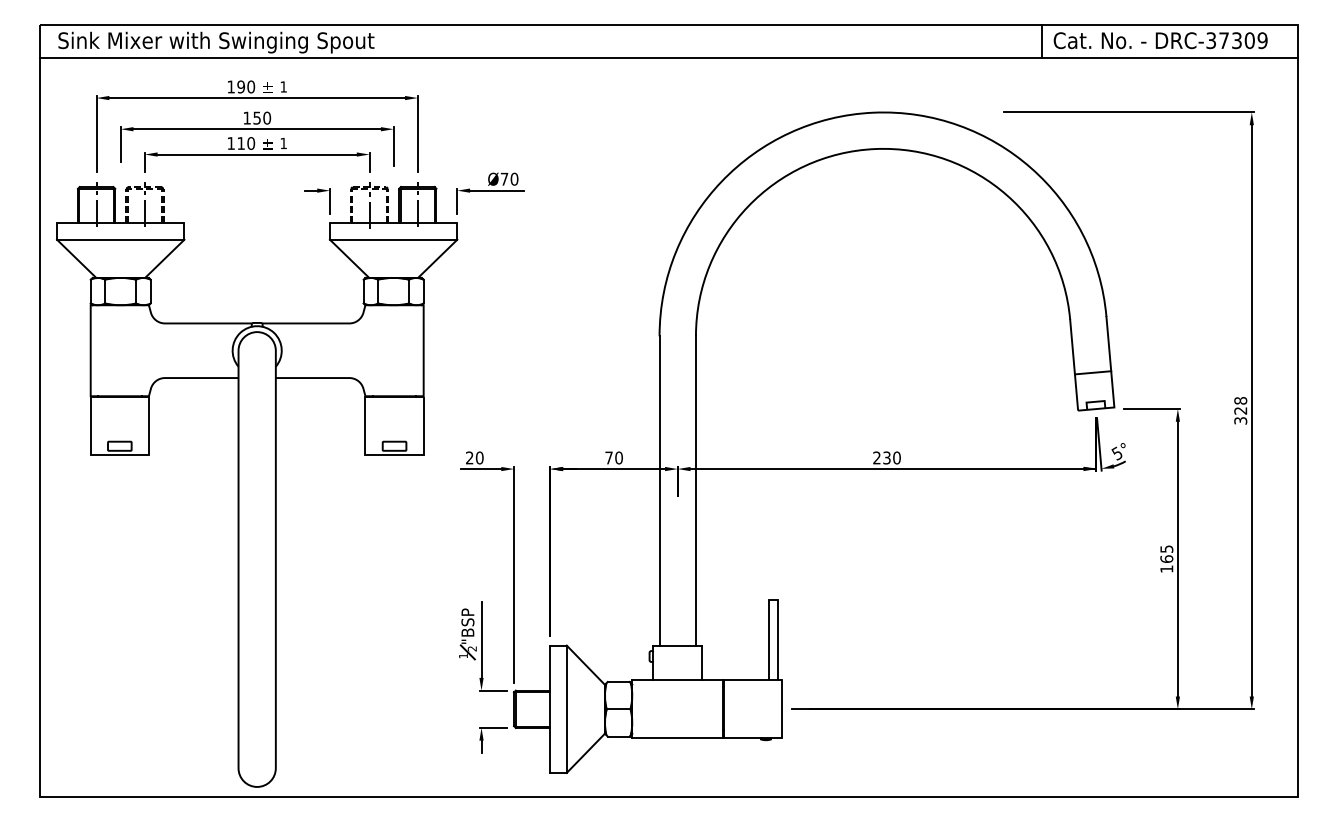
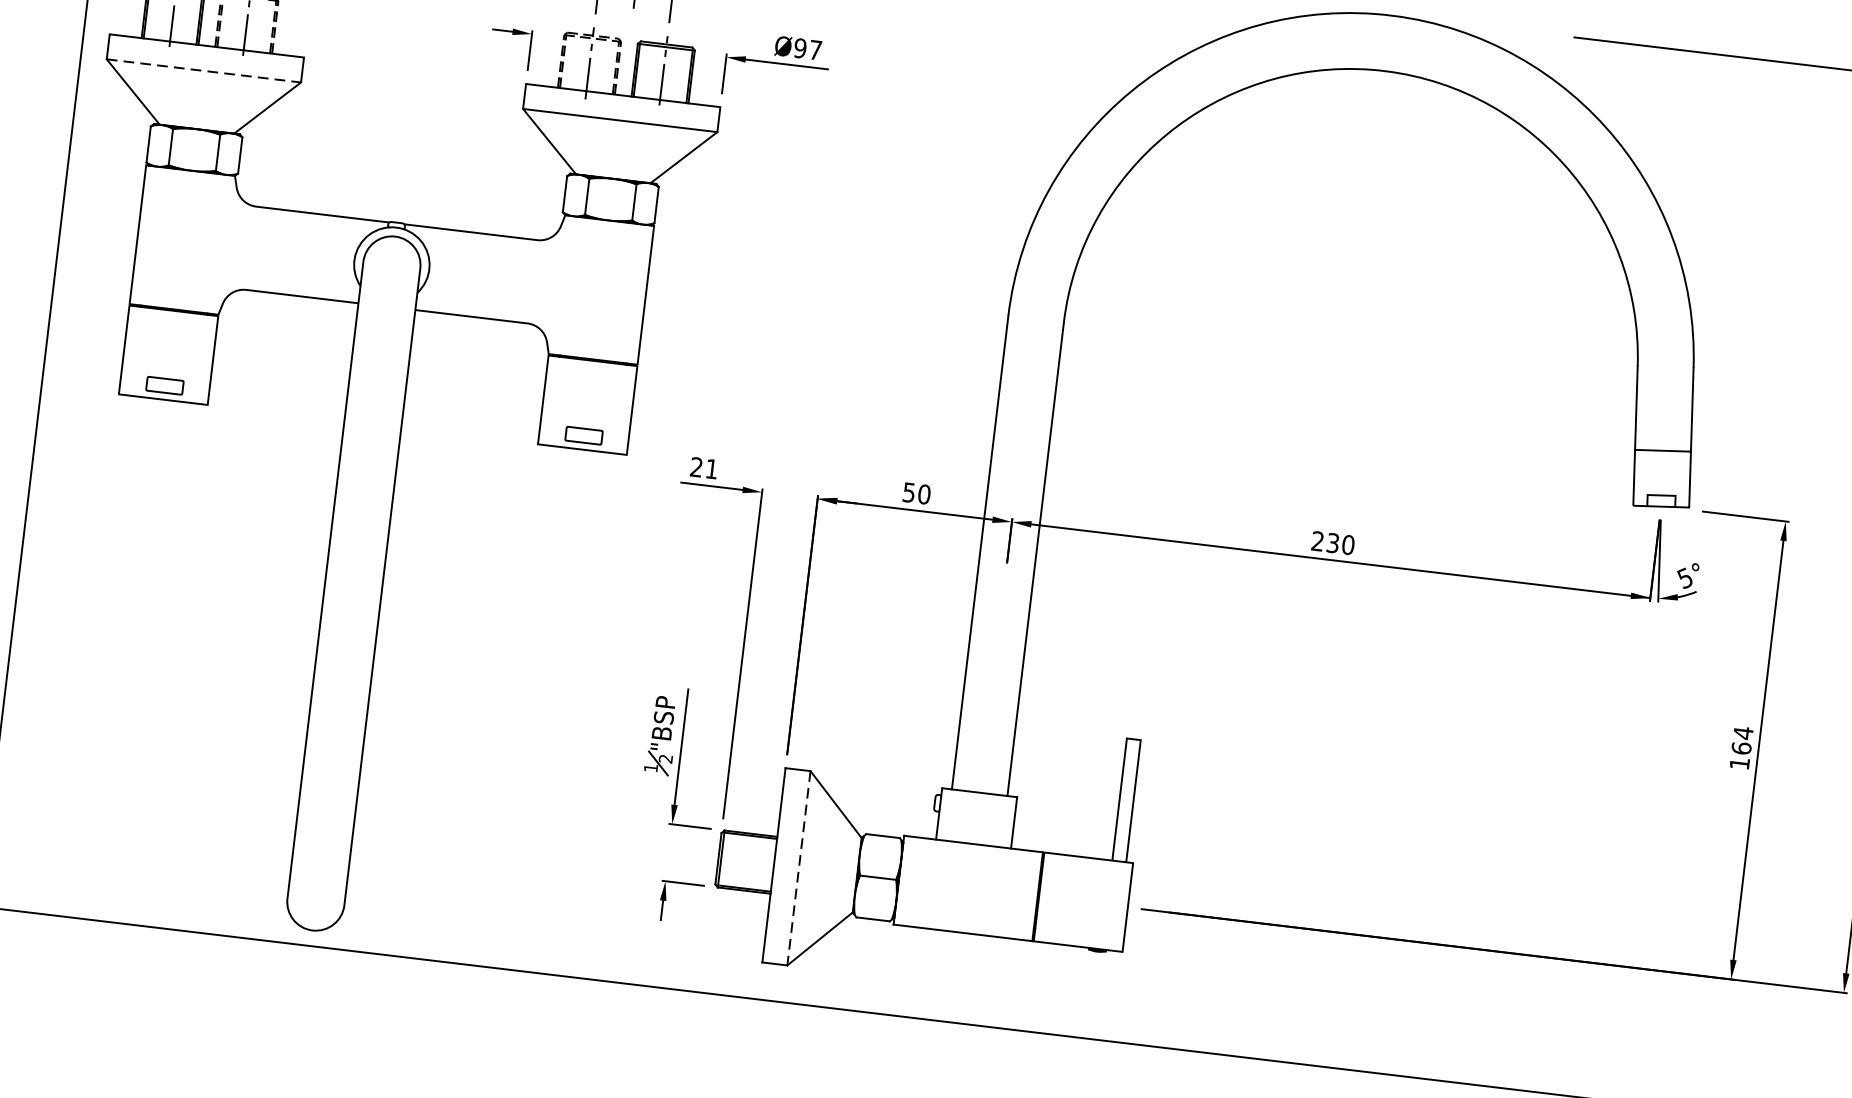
text: (509, 178) -> (808, 48), Ø70 -> Ø97
line: (120, 239) -> (203, 70), solid -> dashed
text: (479, 457) -> (711, 468), 20 -> 21
text: (608, 457) -> (908, 491), 70 -> 50
text: (1166, 549) -> (1742, 733), 165 -> 164
line: (566, 709) -> (798, 868), solid -> dashed

